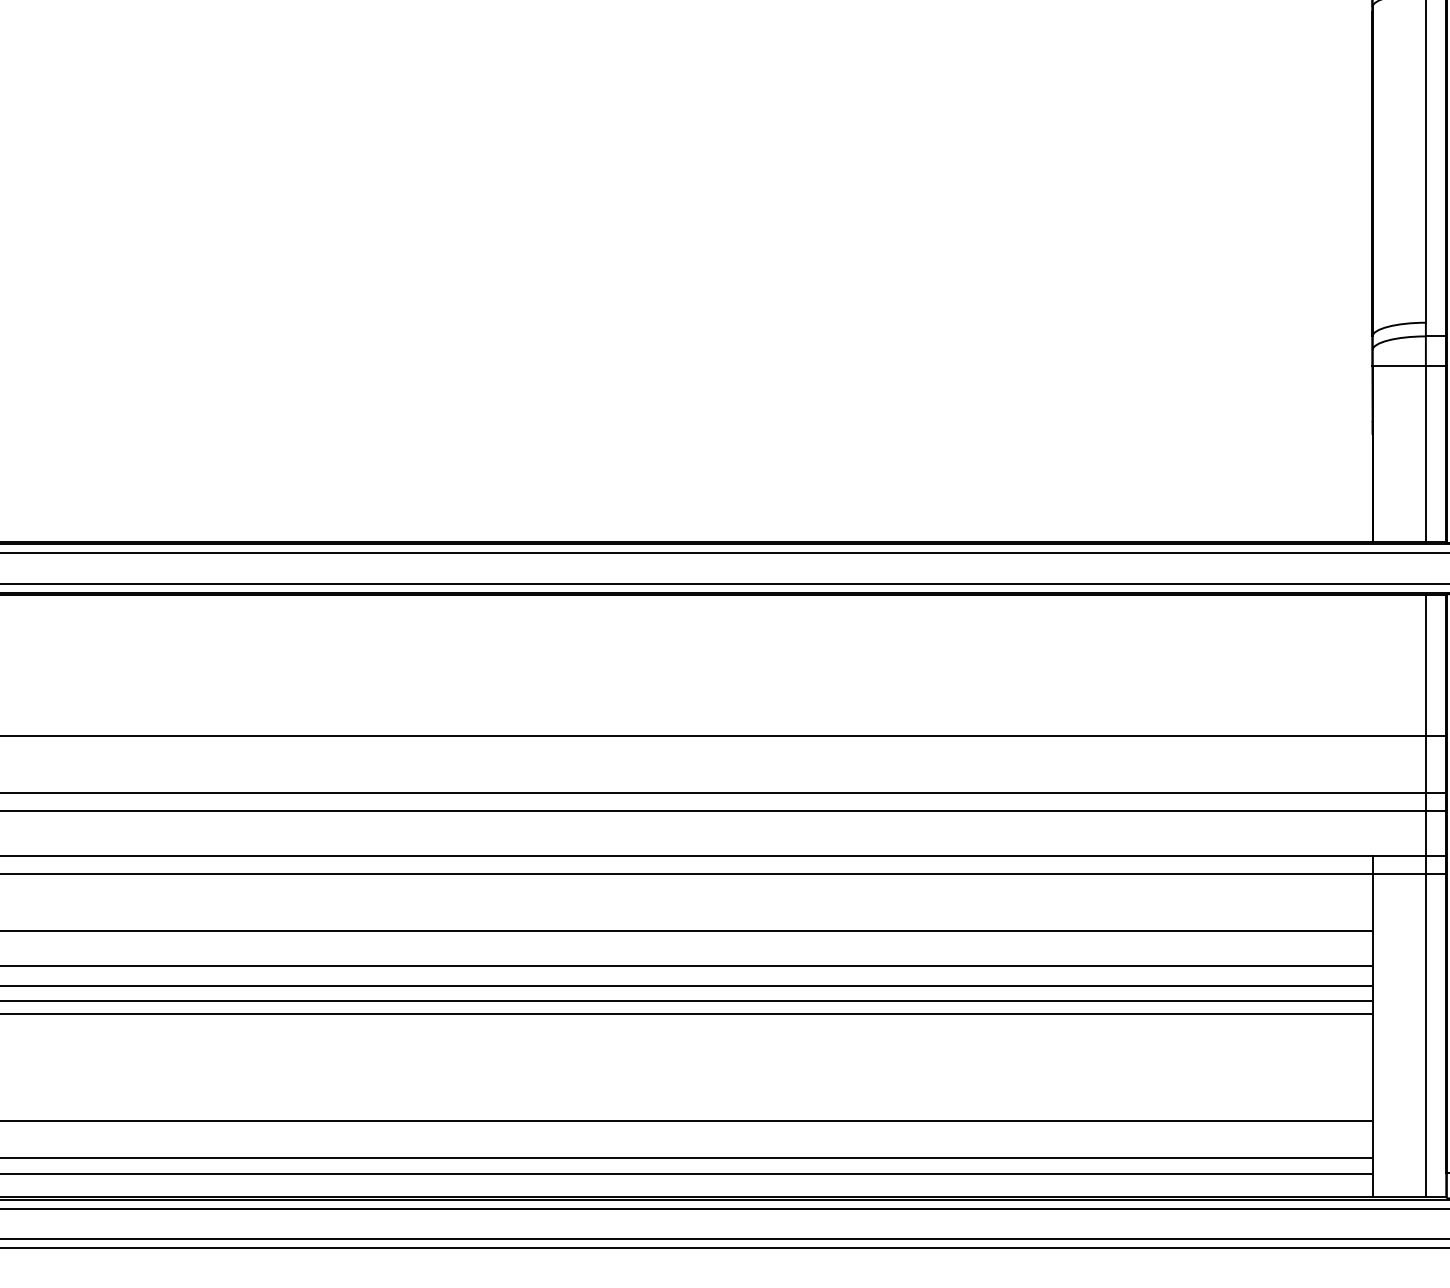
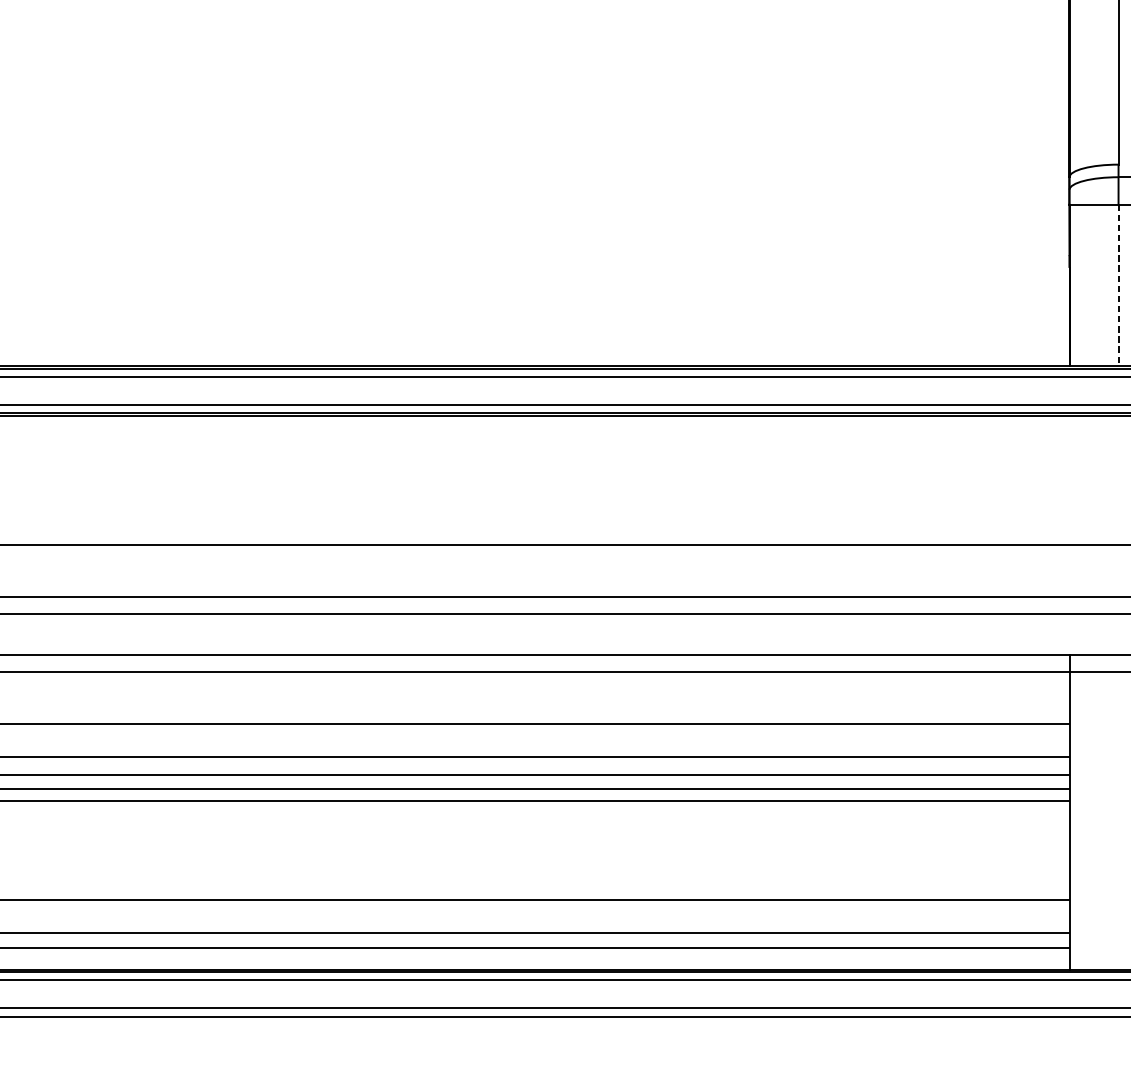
line: (1425, 454) -> (1118, 285), solid -> dashed
line: (1425, 896) -> (1118, 692), removed

